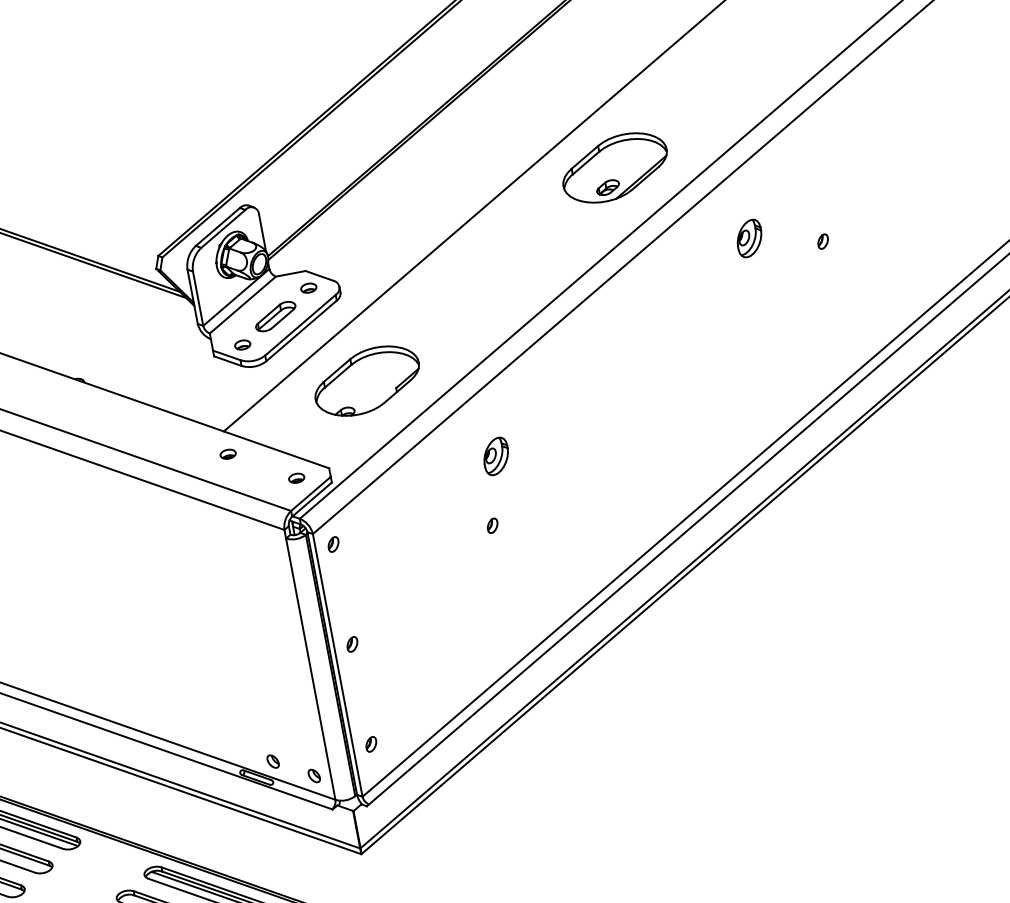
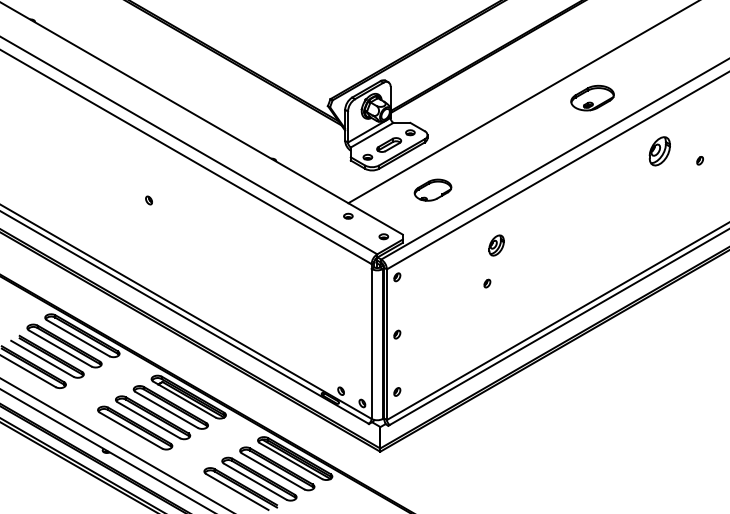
part: (614, 166) -> (592, 97), size x0.7
part: (749, 238) -> (659, 151), size x1.4
part: (366, 379) -> (432, 189), size x0.6

